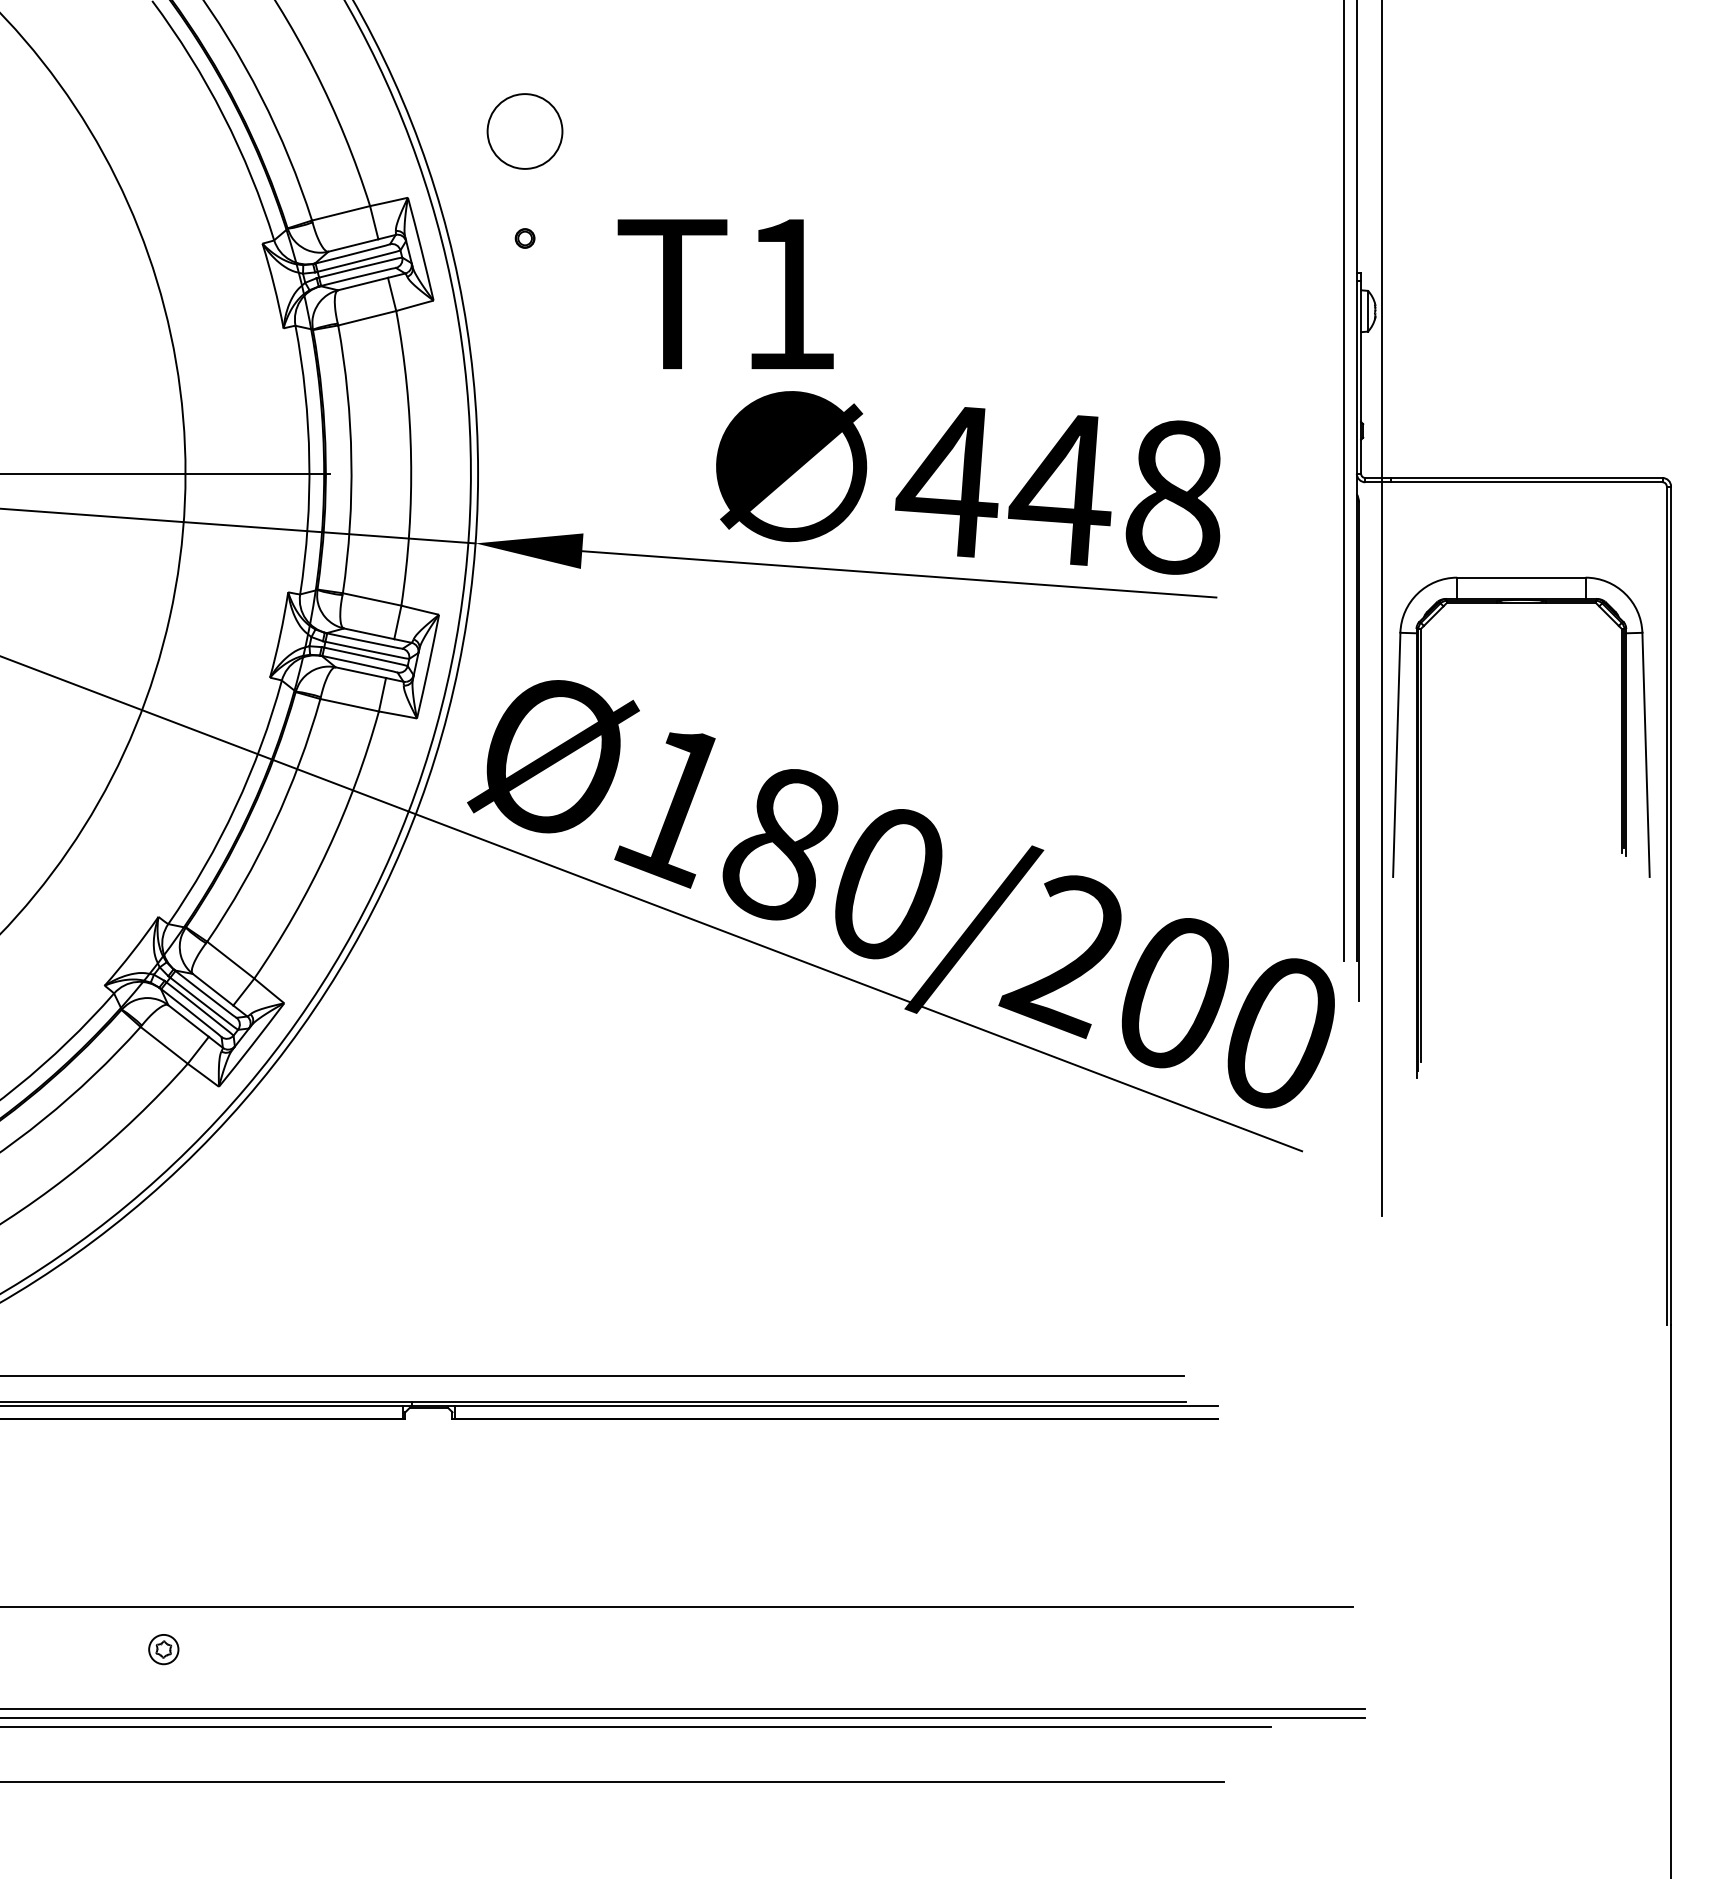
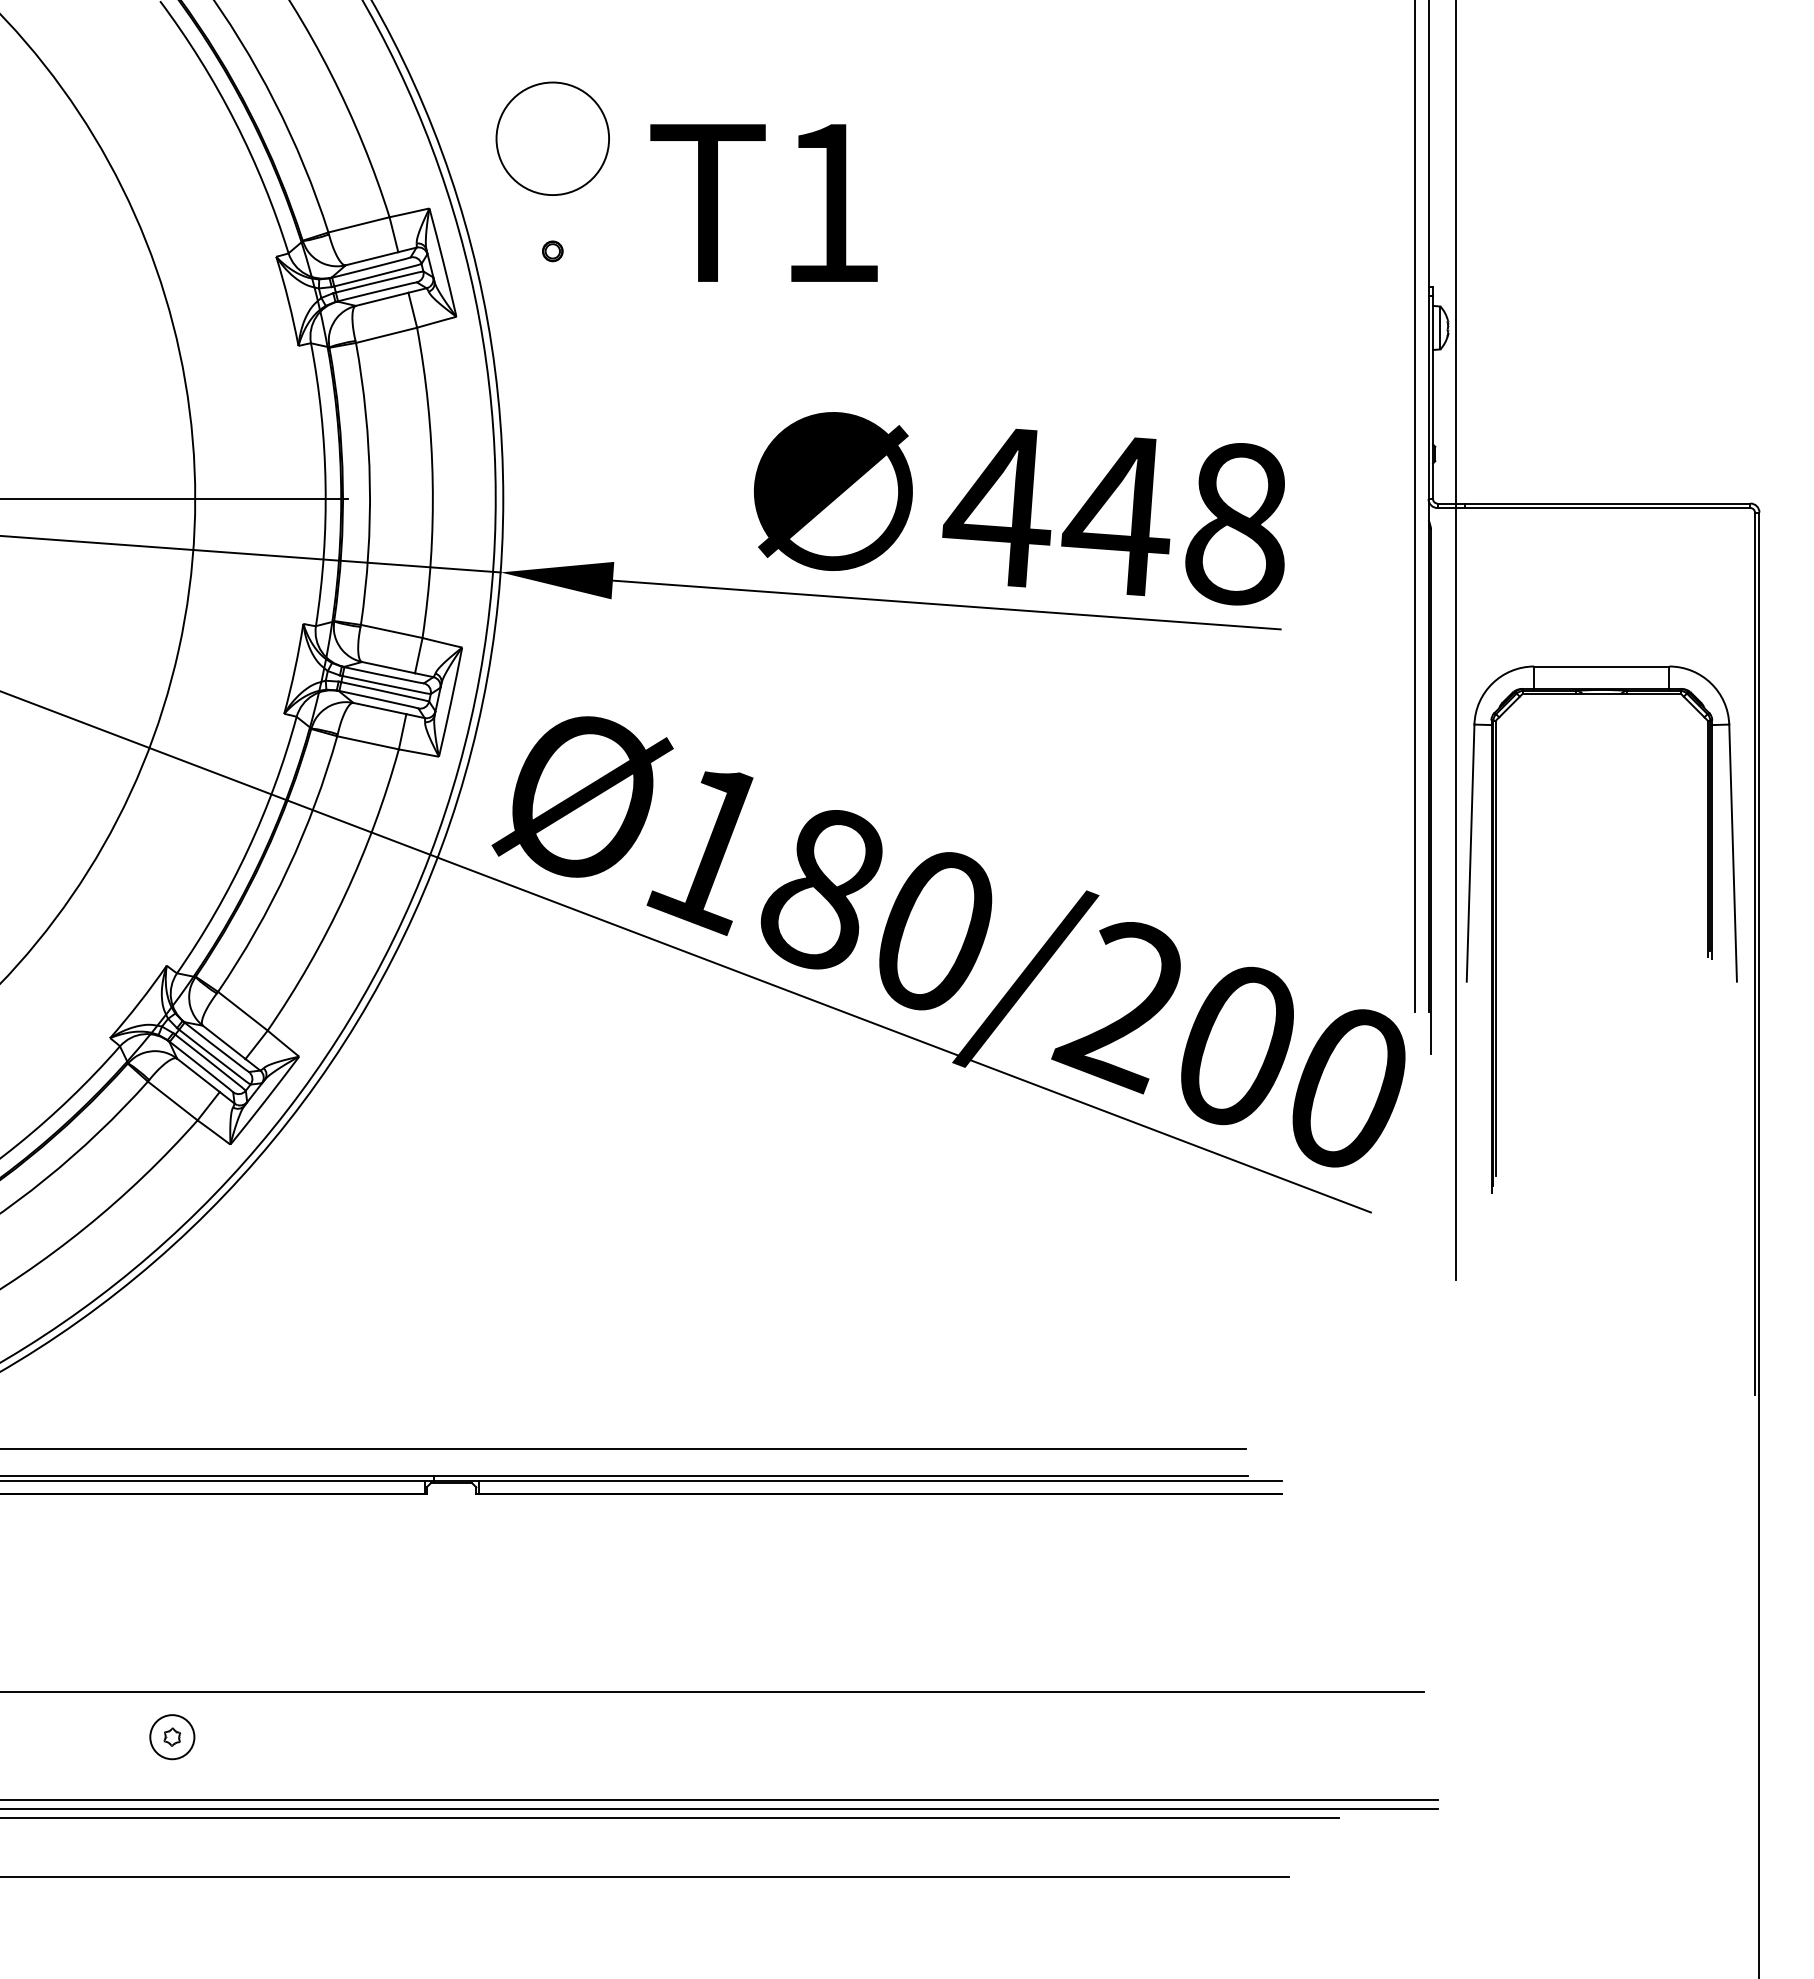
circle: (524, 131) -> (552, 138), size x1.43
text: (725, 293) -> (763, 202), moved
part: (1421, 827) -> (1496, 929), moved
circle: (163, 1649) -> (172, 1737), size x1.43

